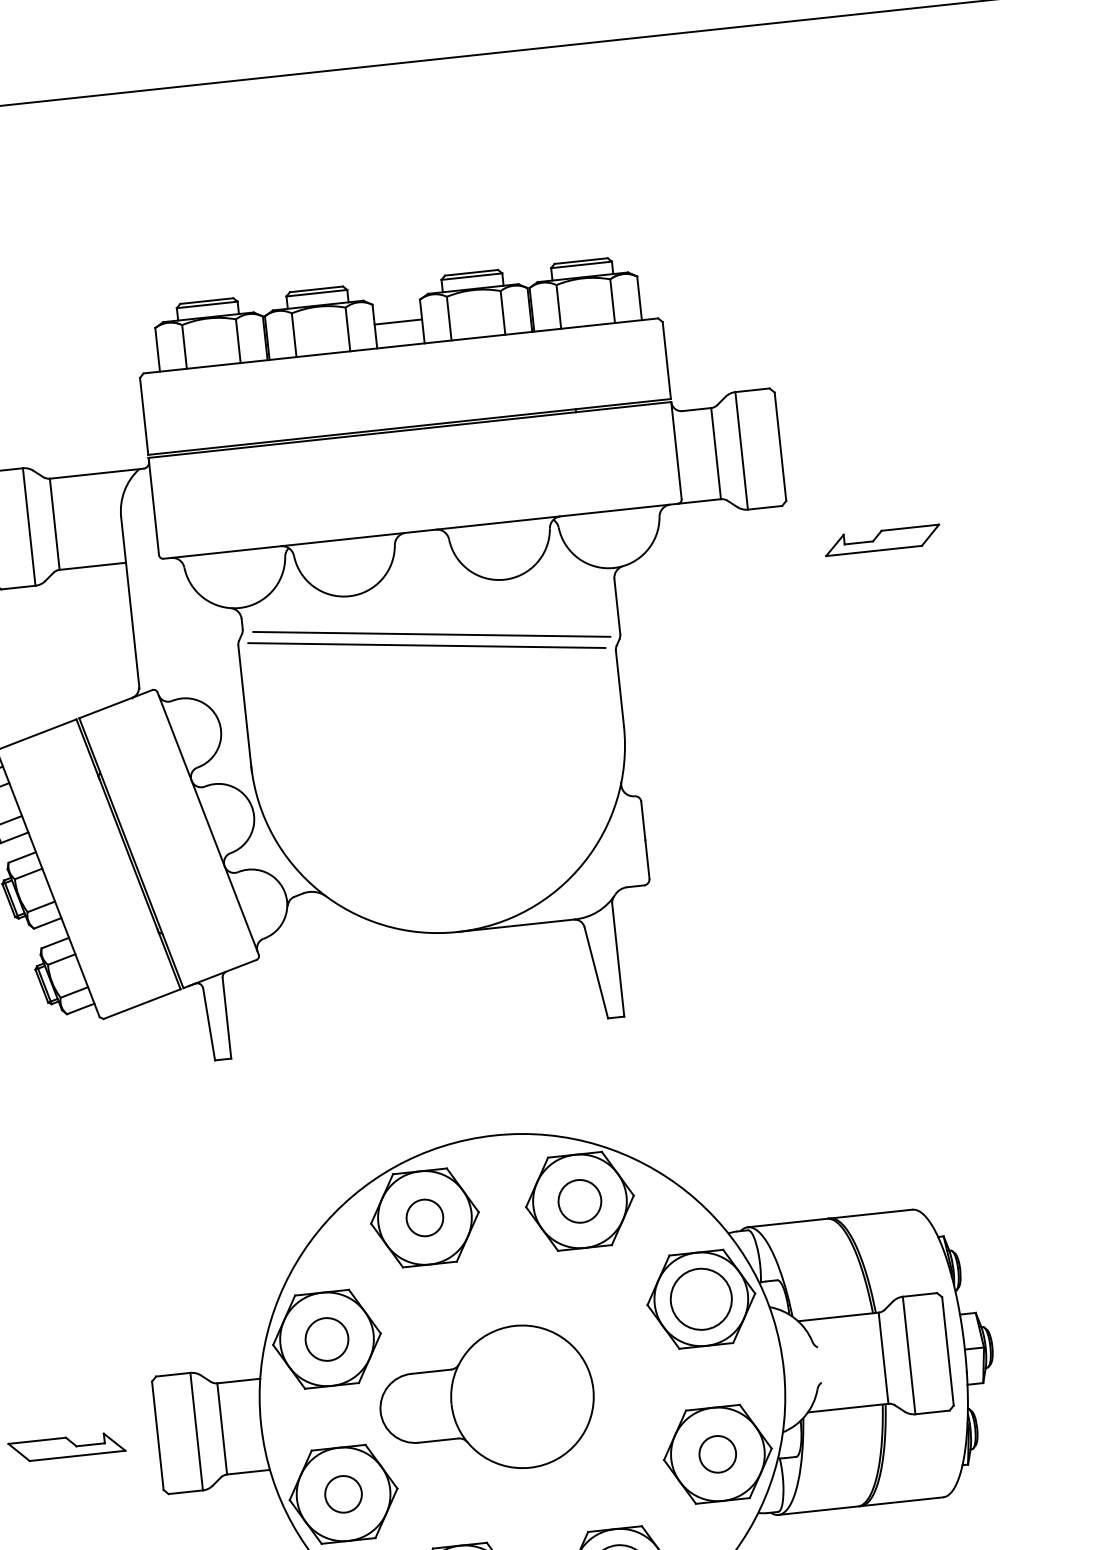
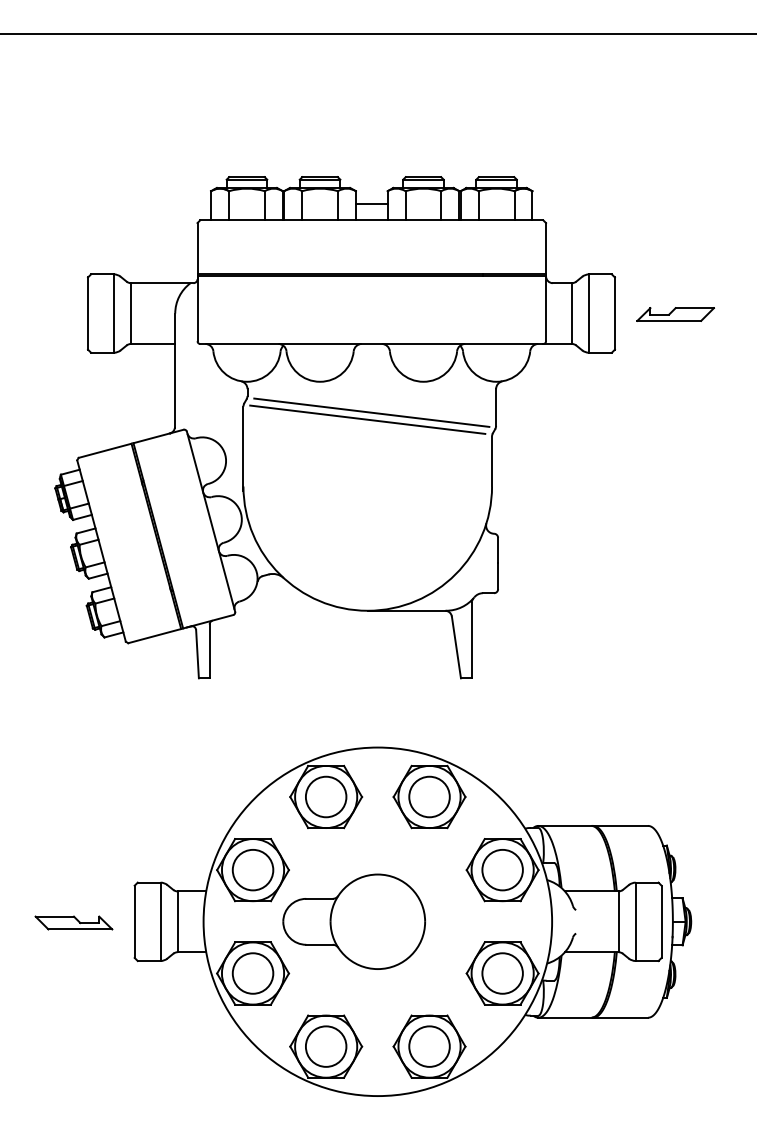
part: (882, 540) -> (675, 314), moved
circle: (579, 1200) -> (429, 796), size x1.43
circle: (423, 1217) -> (325, 796), size x1.67
circle: (326, 1339) -> (252, 870), size x1.43
circle: (717, 1454) -> (502, 973), size x1.67
circle: (342, 1494) -> (252, 973), size x1.67

